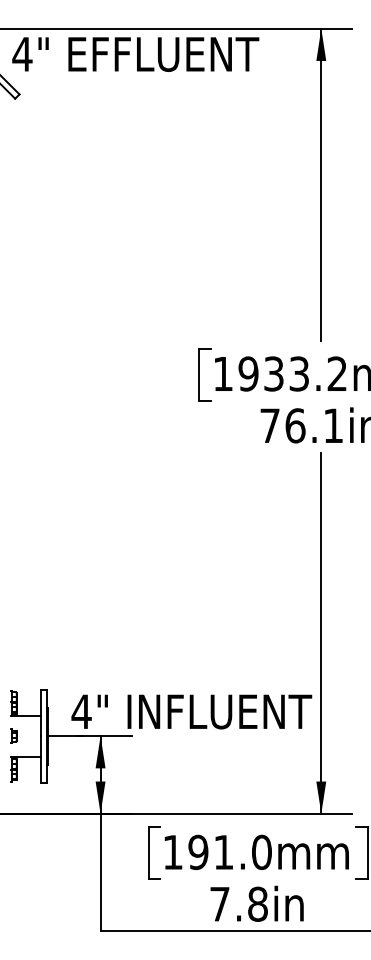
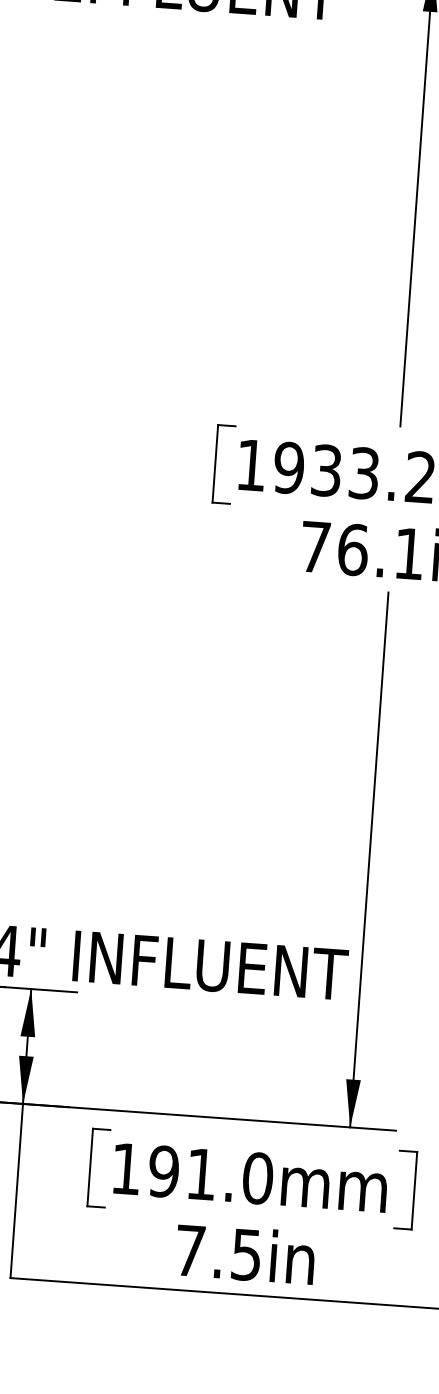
text: (257, 903) -> (246, 1253), 7.8in -> 7.5in

